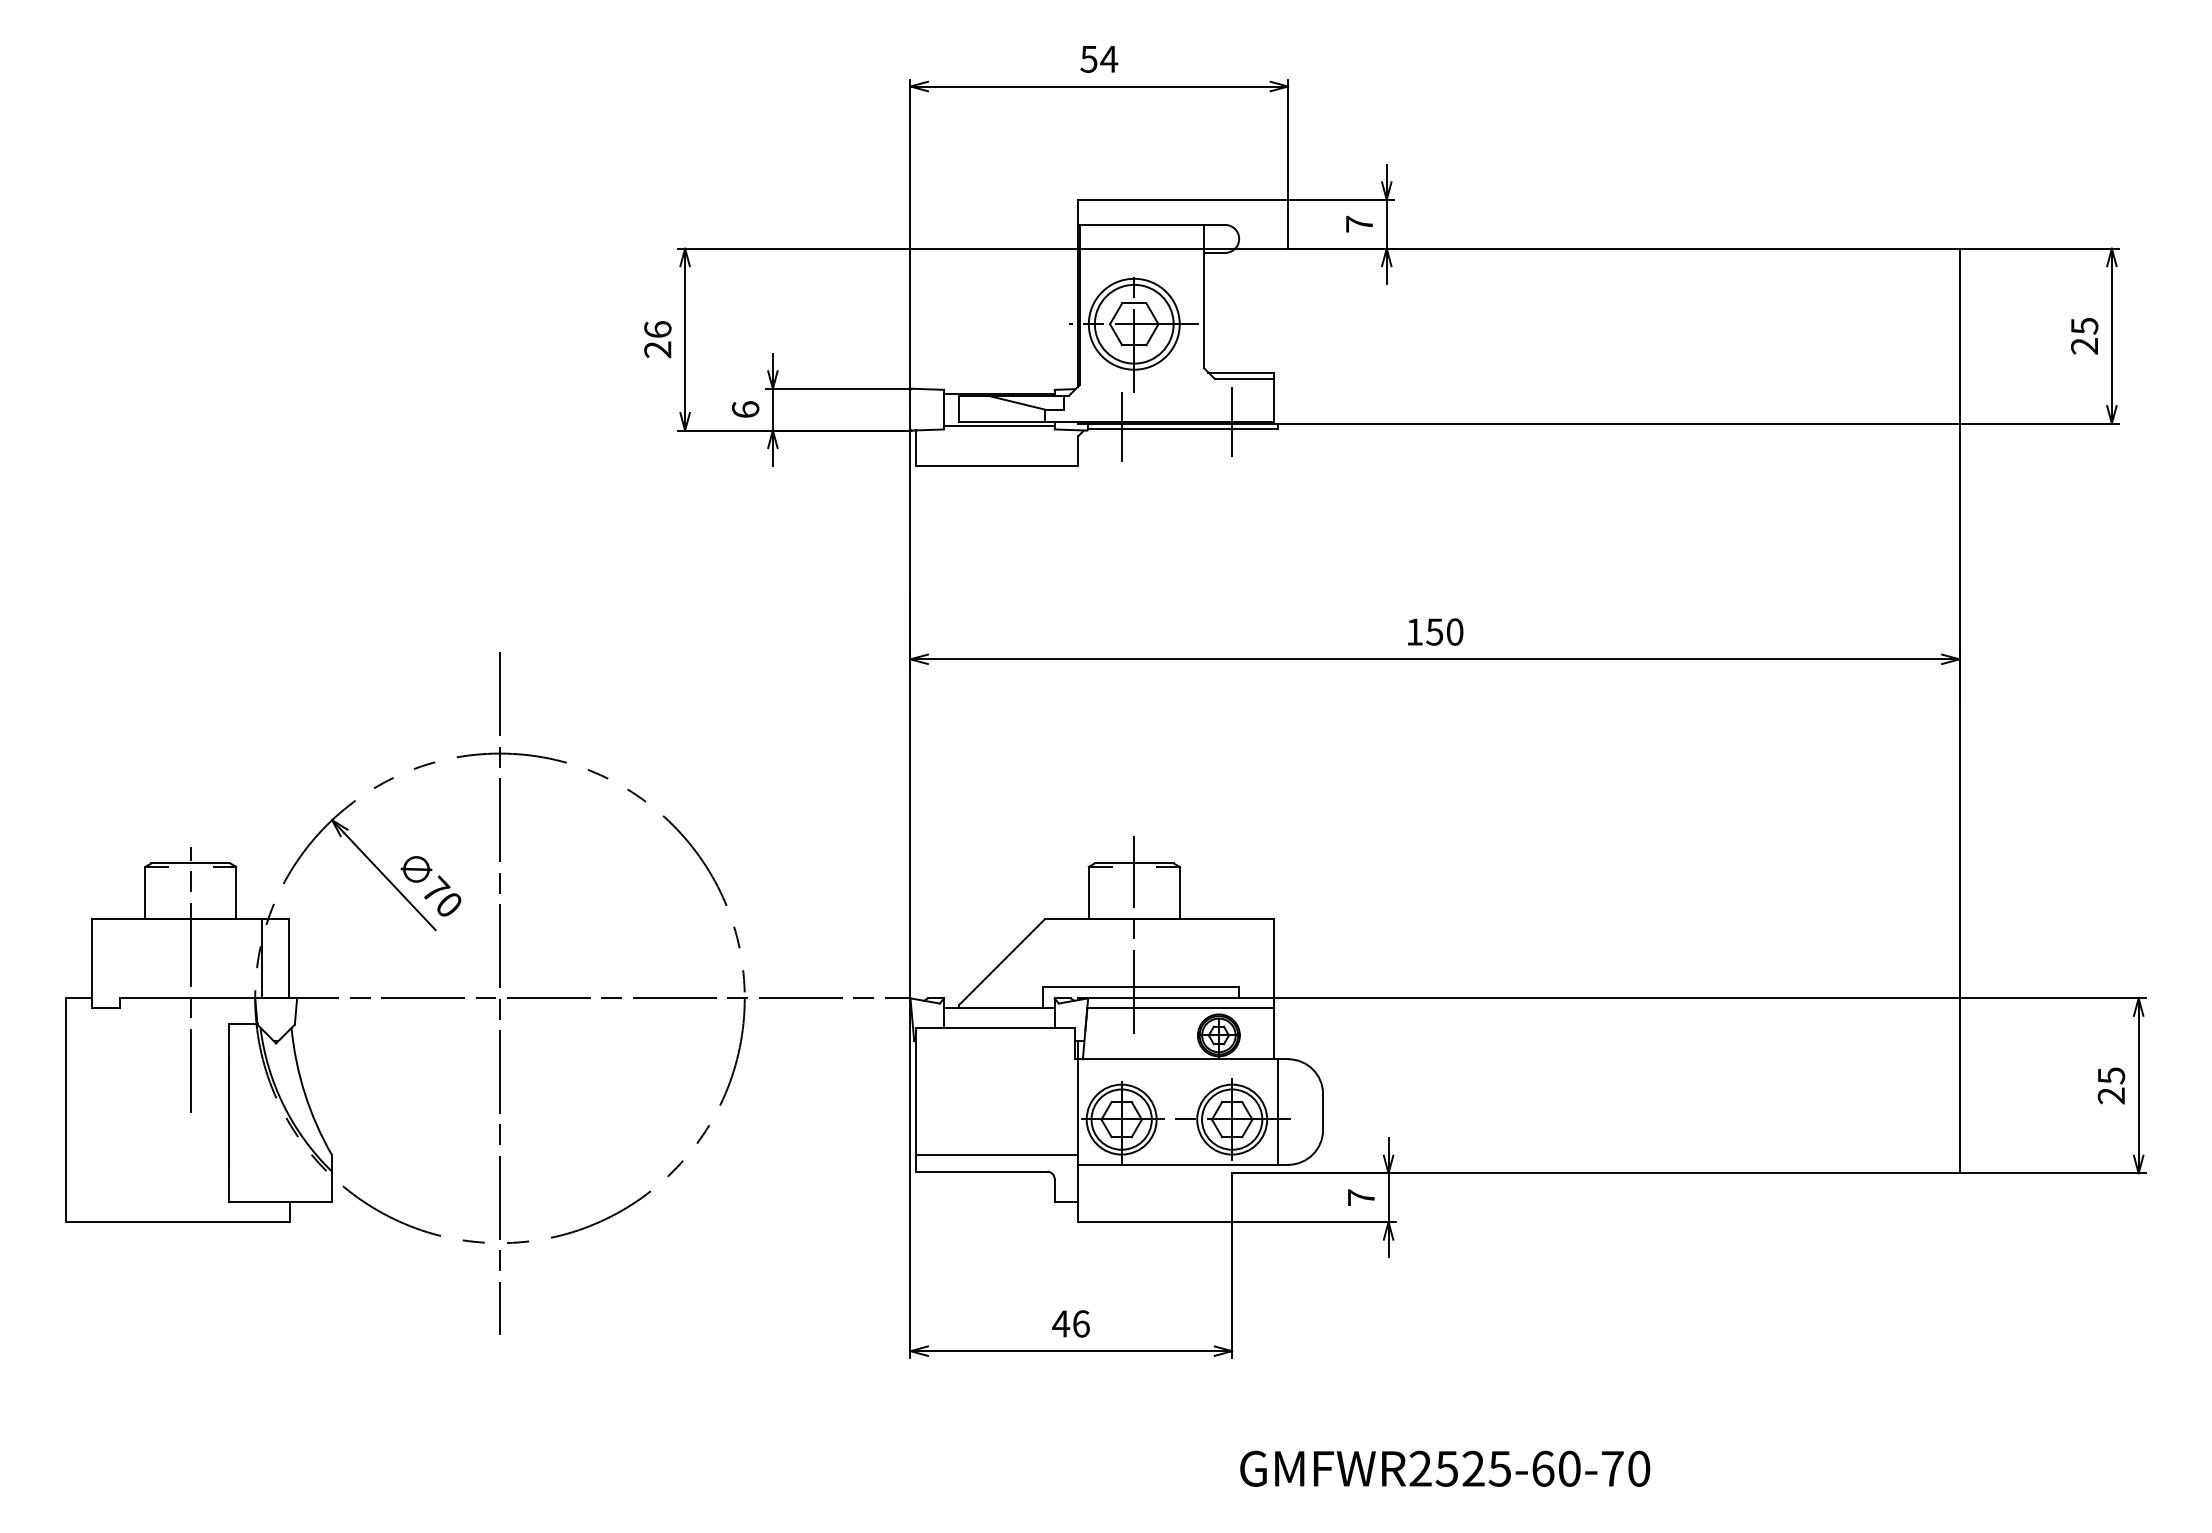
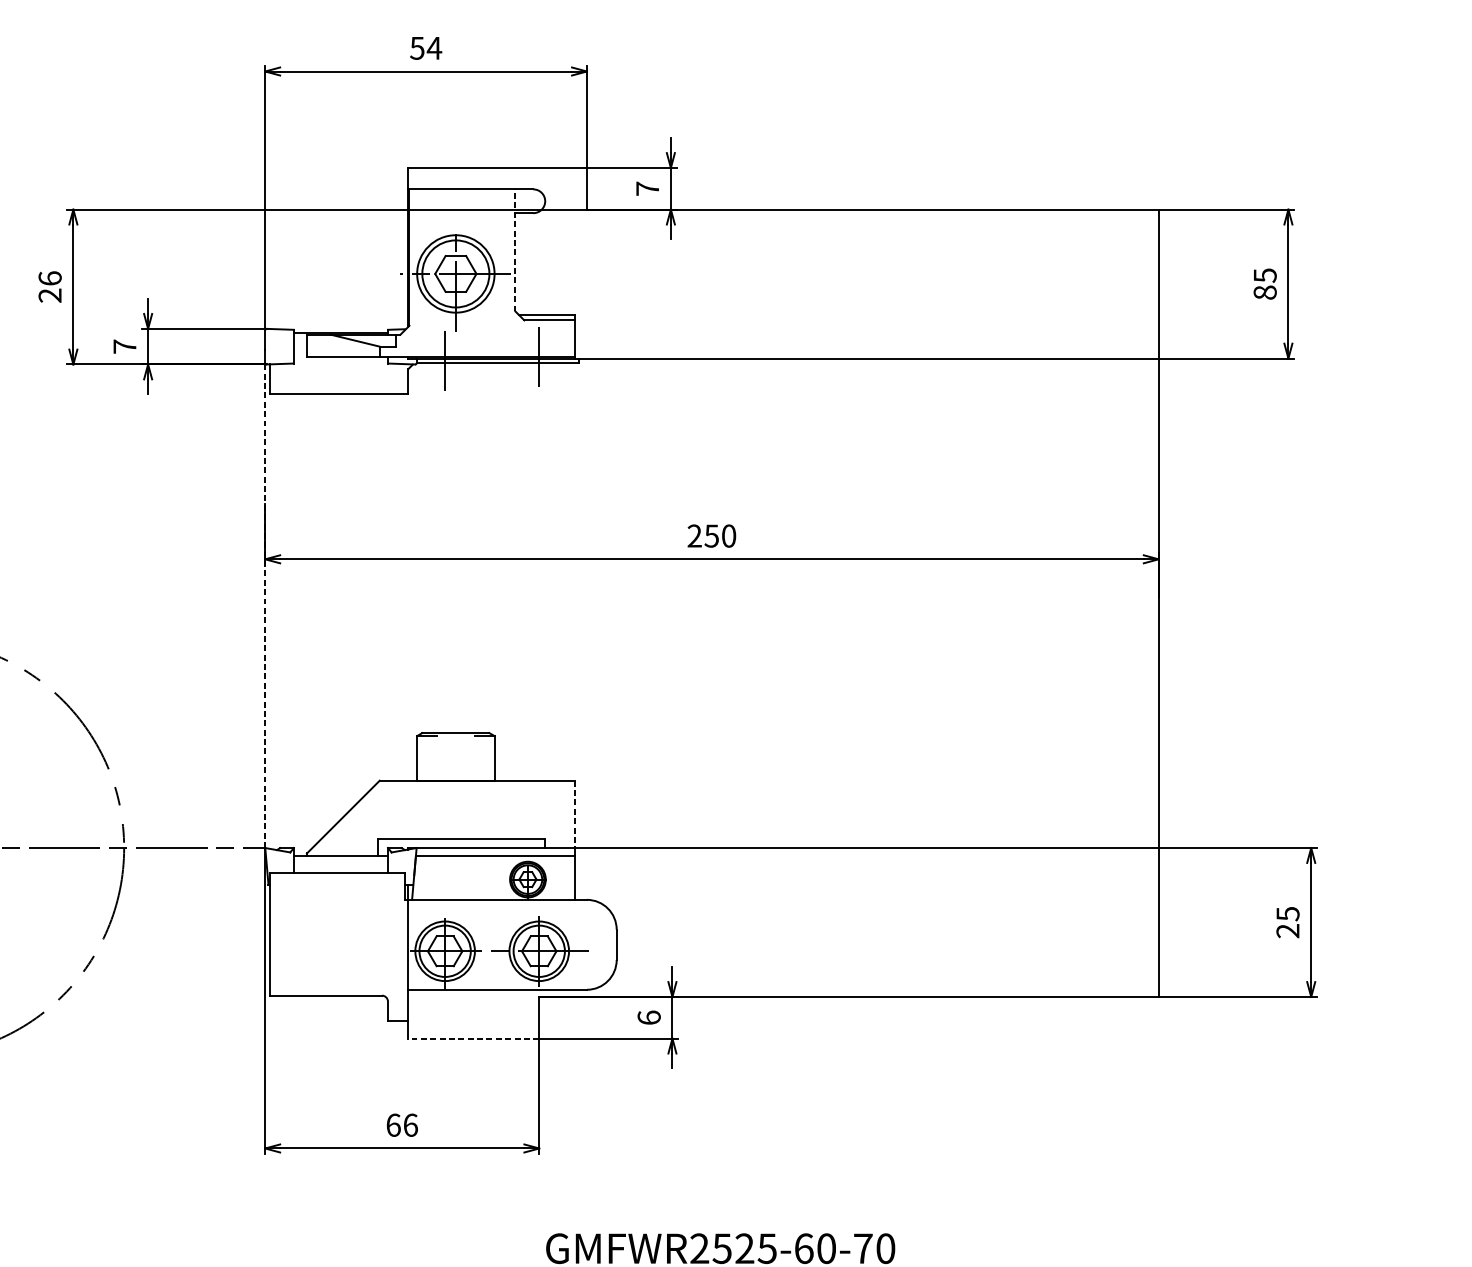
line: (1204, 296) -> (515, 250), solid -> dashed
text: (2084, 345) -> (1265, 292), 25 -> 85
text: (745, 409) -> (124, 346), 6 -> 7
line: (999, 425) -> (341, 360), removed
text: (1414, 631) -> (694, 535), 150 -> 250
line: (910, 713) -> (265, 605), solid -> dashed
line: (1134, 934) -> (456, 793), removed
line: (1274, 958) -> (575, 814), solid -> dashed
line: (1278, 1111) -> (578, 944), removed
line: (997, 1155) -> (339, 981), removed
text: (1360, 1197) -> (648, 1017), 7 -> 6
line: (1155, 1222) -> (473, 1038), solid -> dashed
text: (1061, 1323) -> (393, 1124), 46 -> 66

